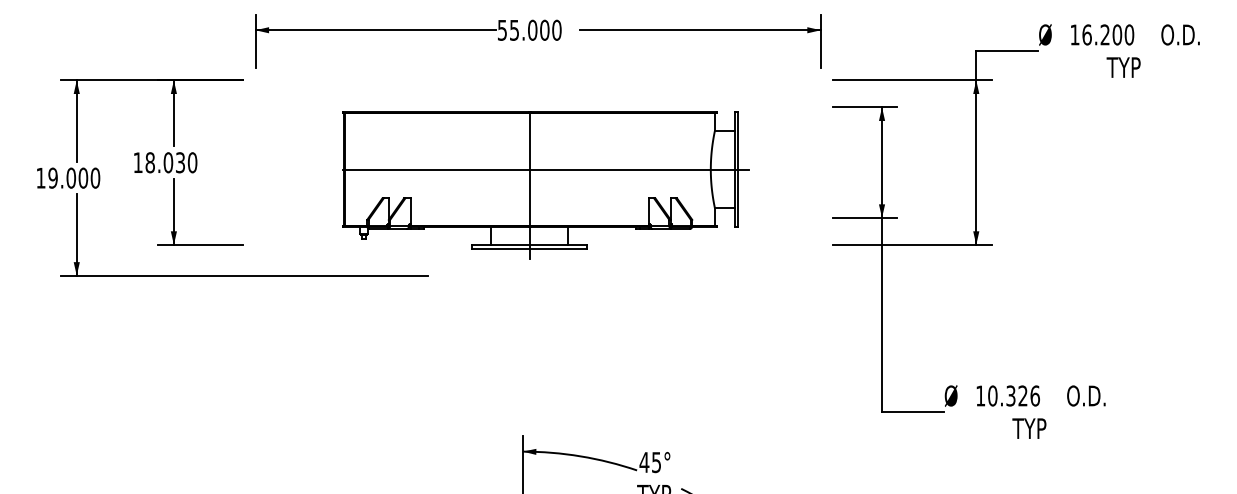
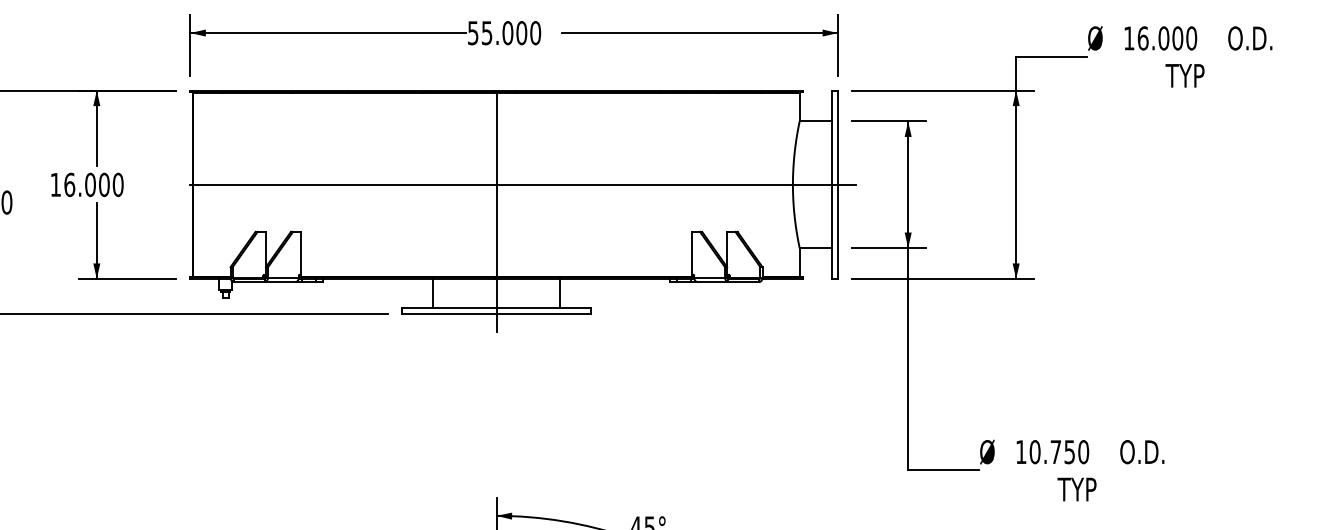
text: (1104, 34) -> (1163, 37), 16.200 -> 16.000
text: (165, 162) -> (87, 184), 18.030 -> 16.000
part: (545, 185) -> (522, 210), size x1.43
text: (1022, 395) -> (1069, 451), 10.326 -> 10.750

